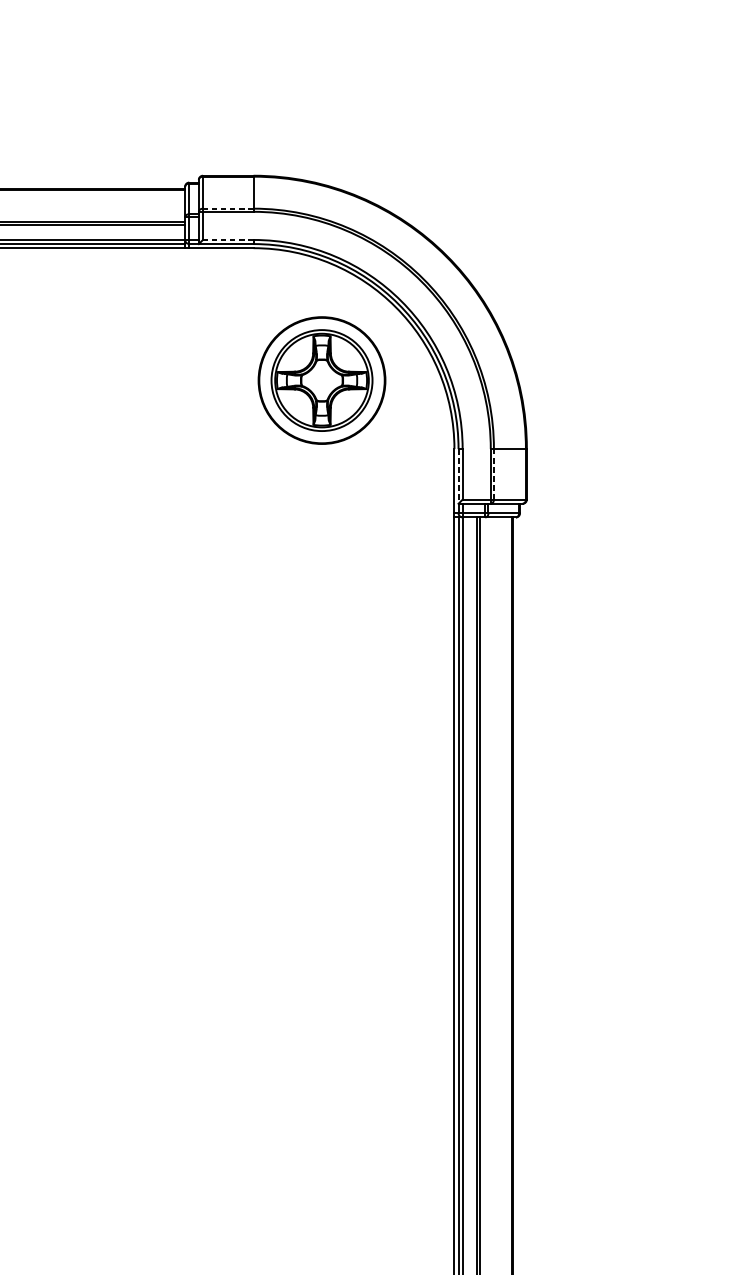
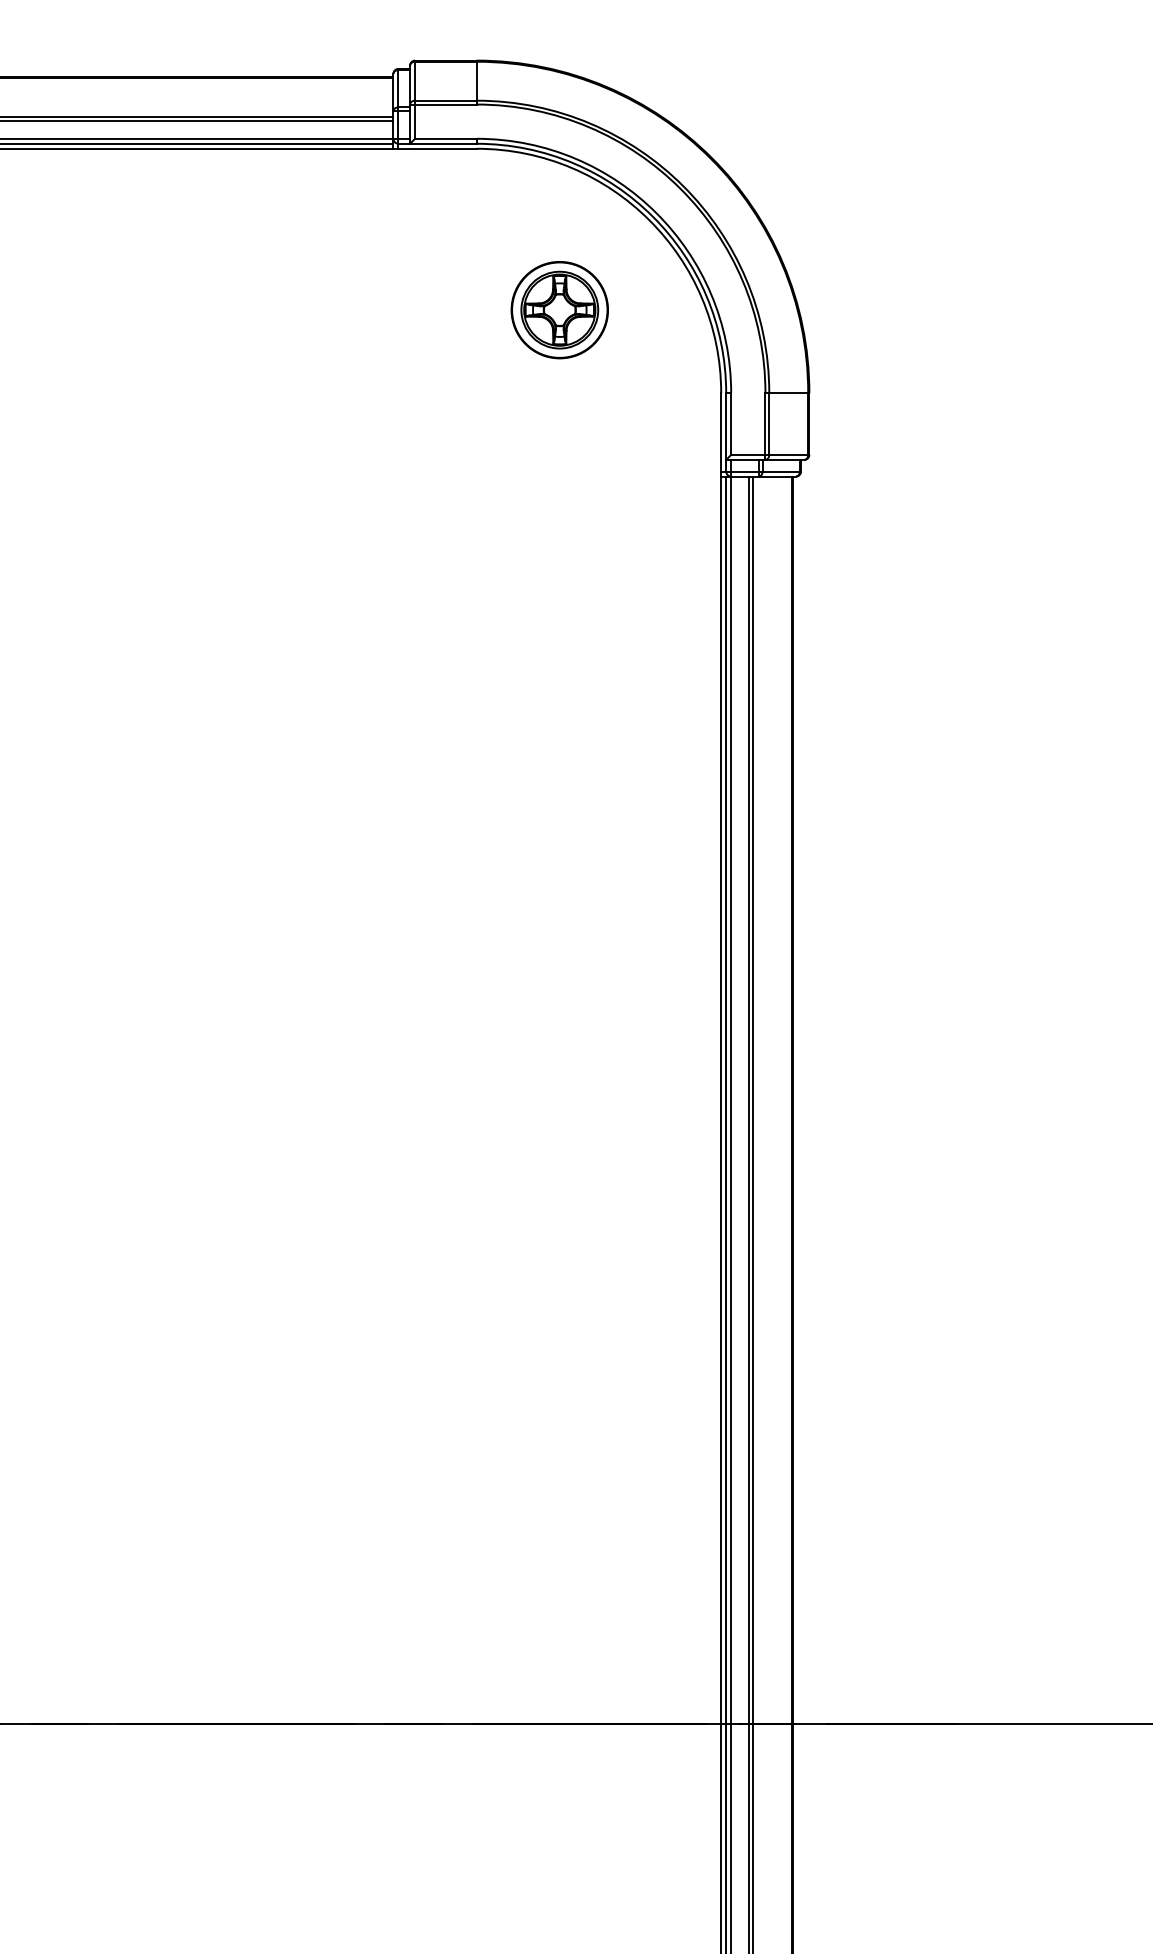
line: (227, 208) -> (445, 100), dashed -> solid
line: (227, 239) -> (445, 138), dashed -> solid
part: (321, 381) -> (559, 310), size x0.62
line: (494, 474) -> (769, 424), dashed -> solid
line: (458, 477) -> (726, 427), dashed -> solid

